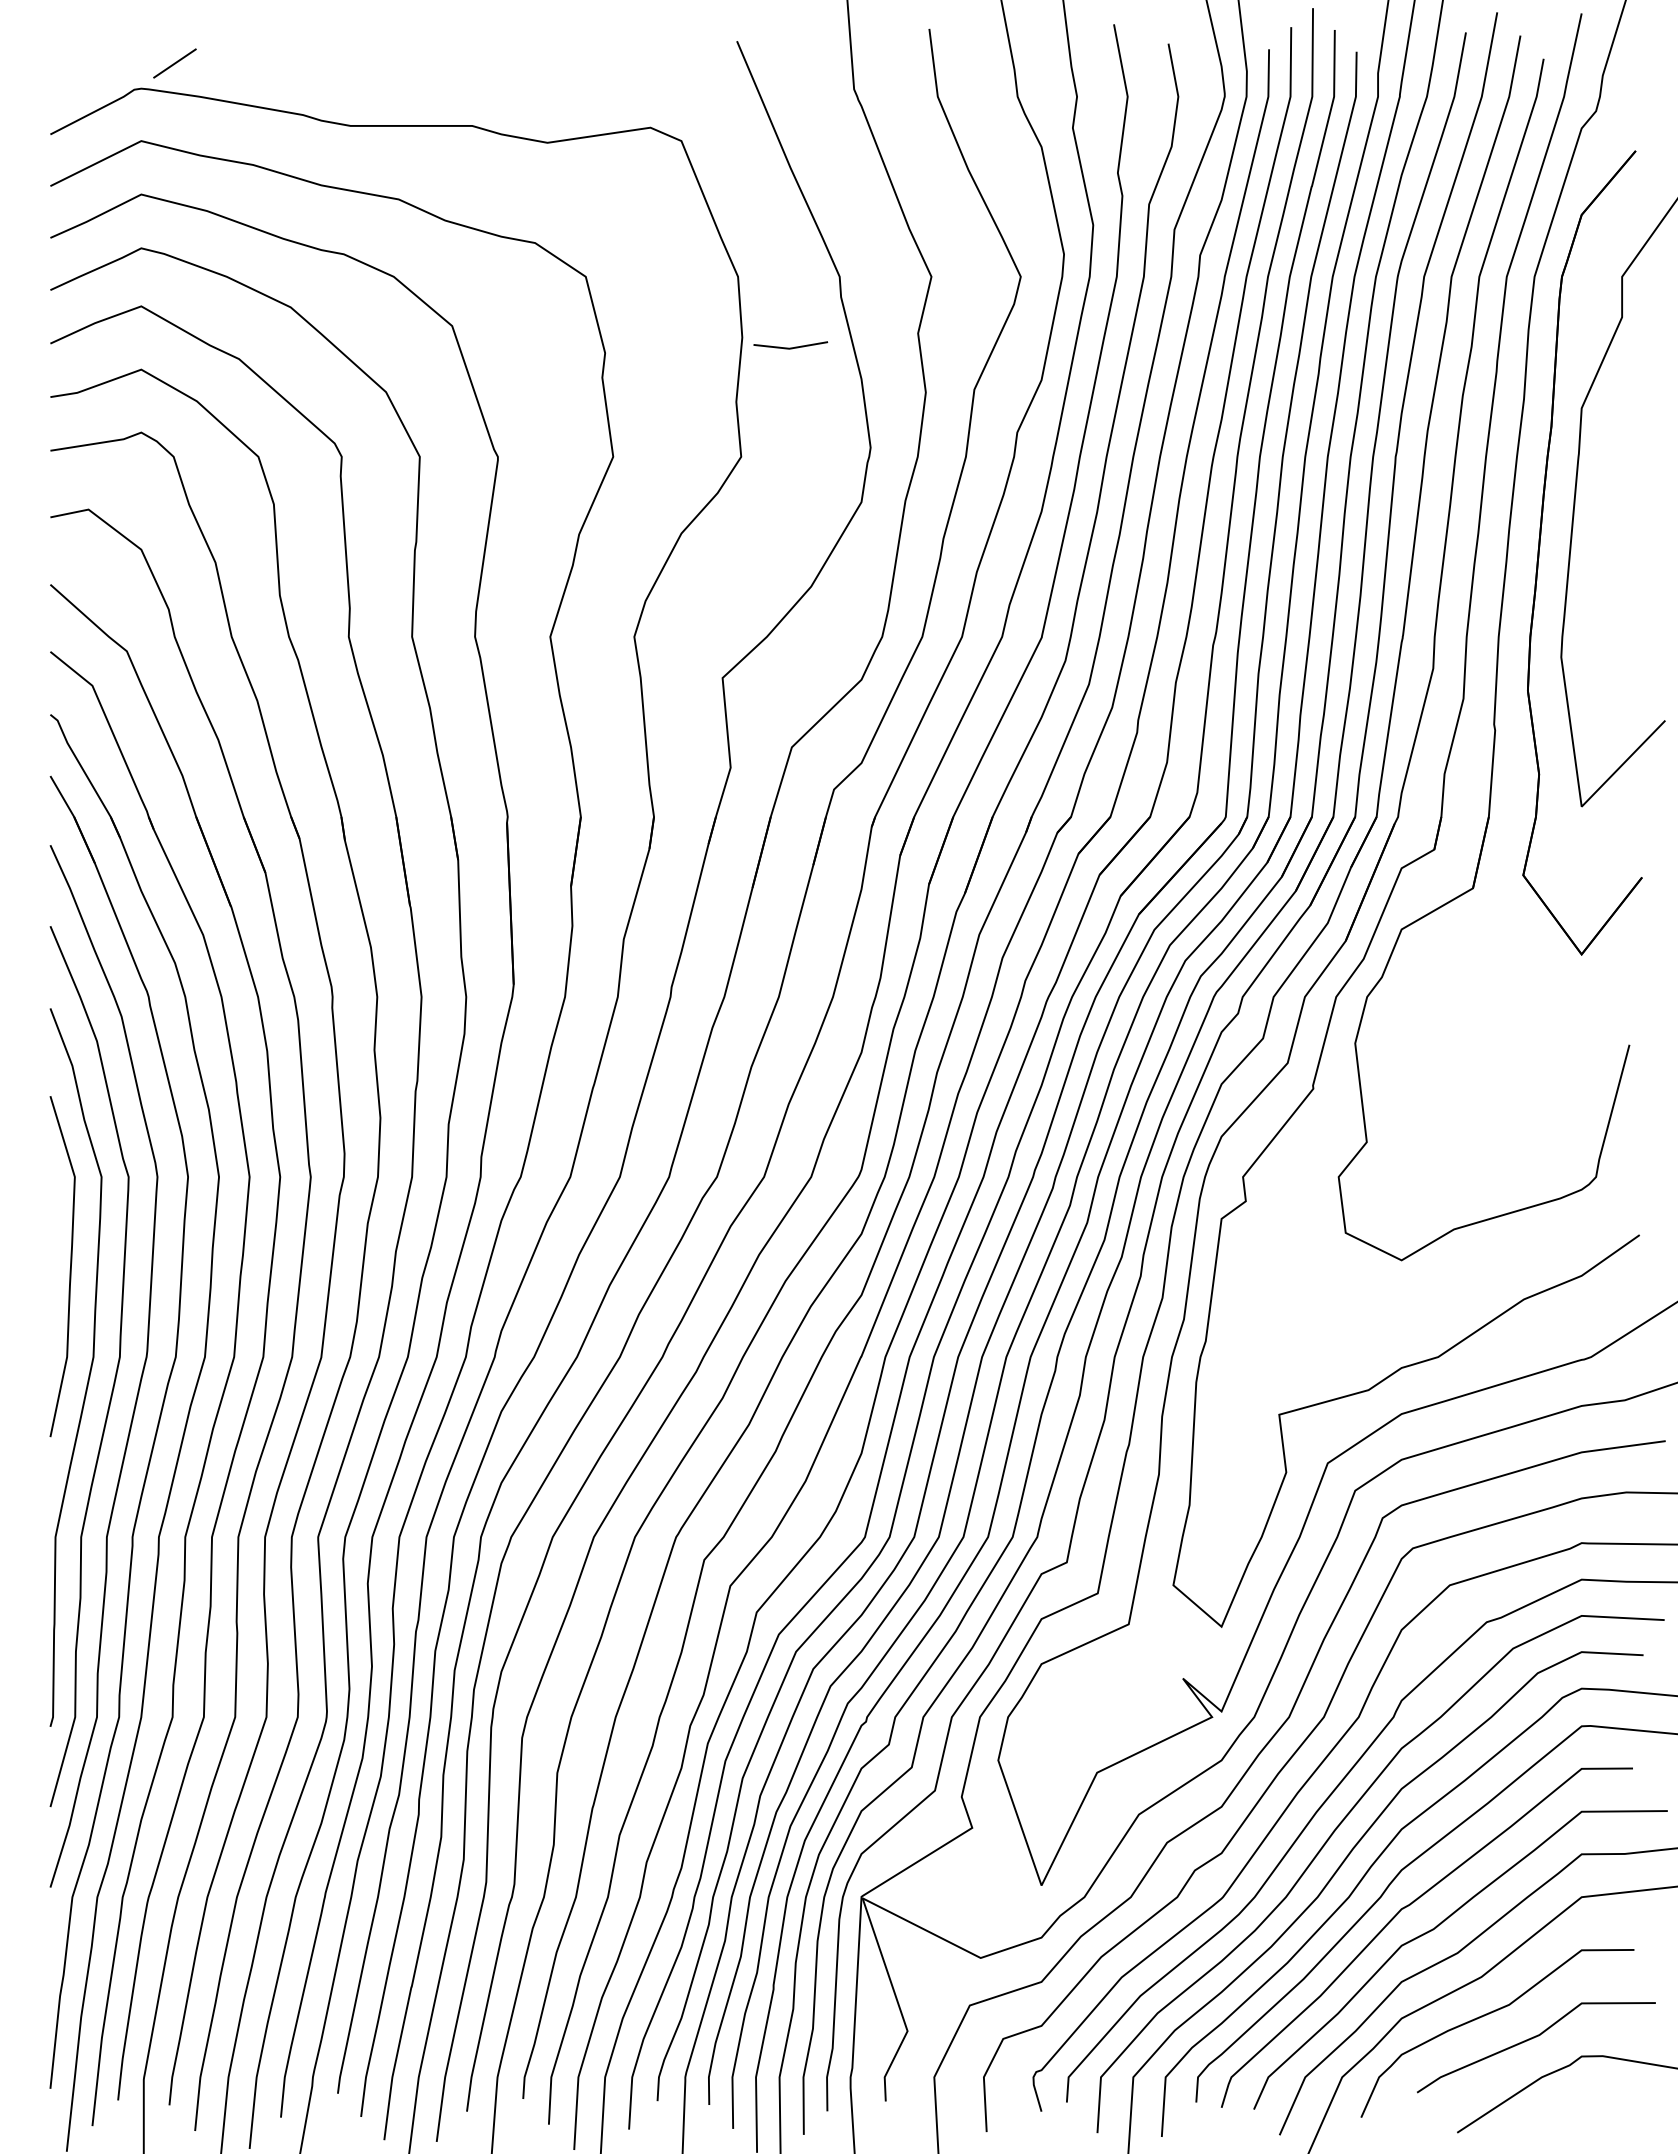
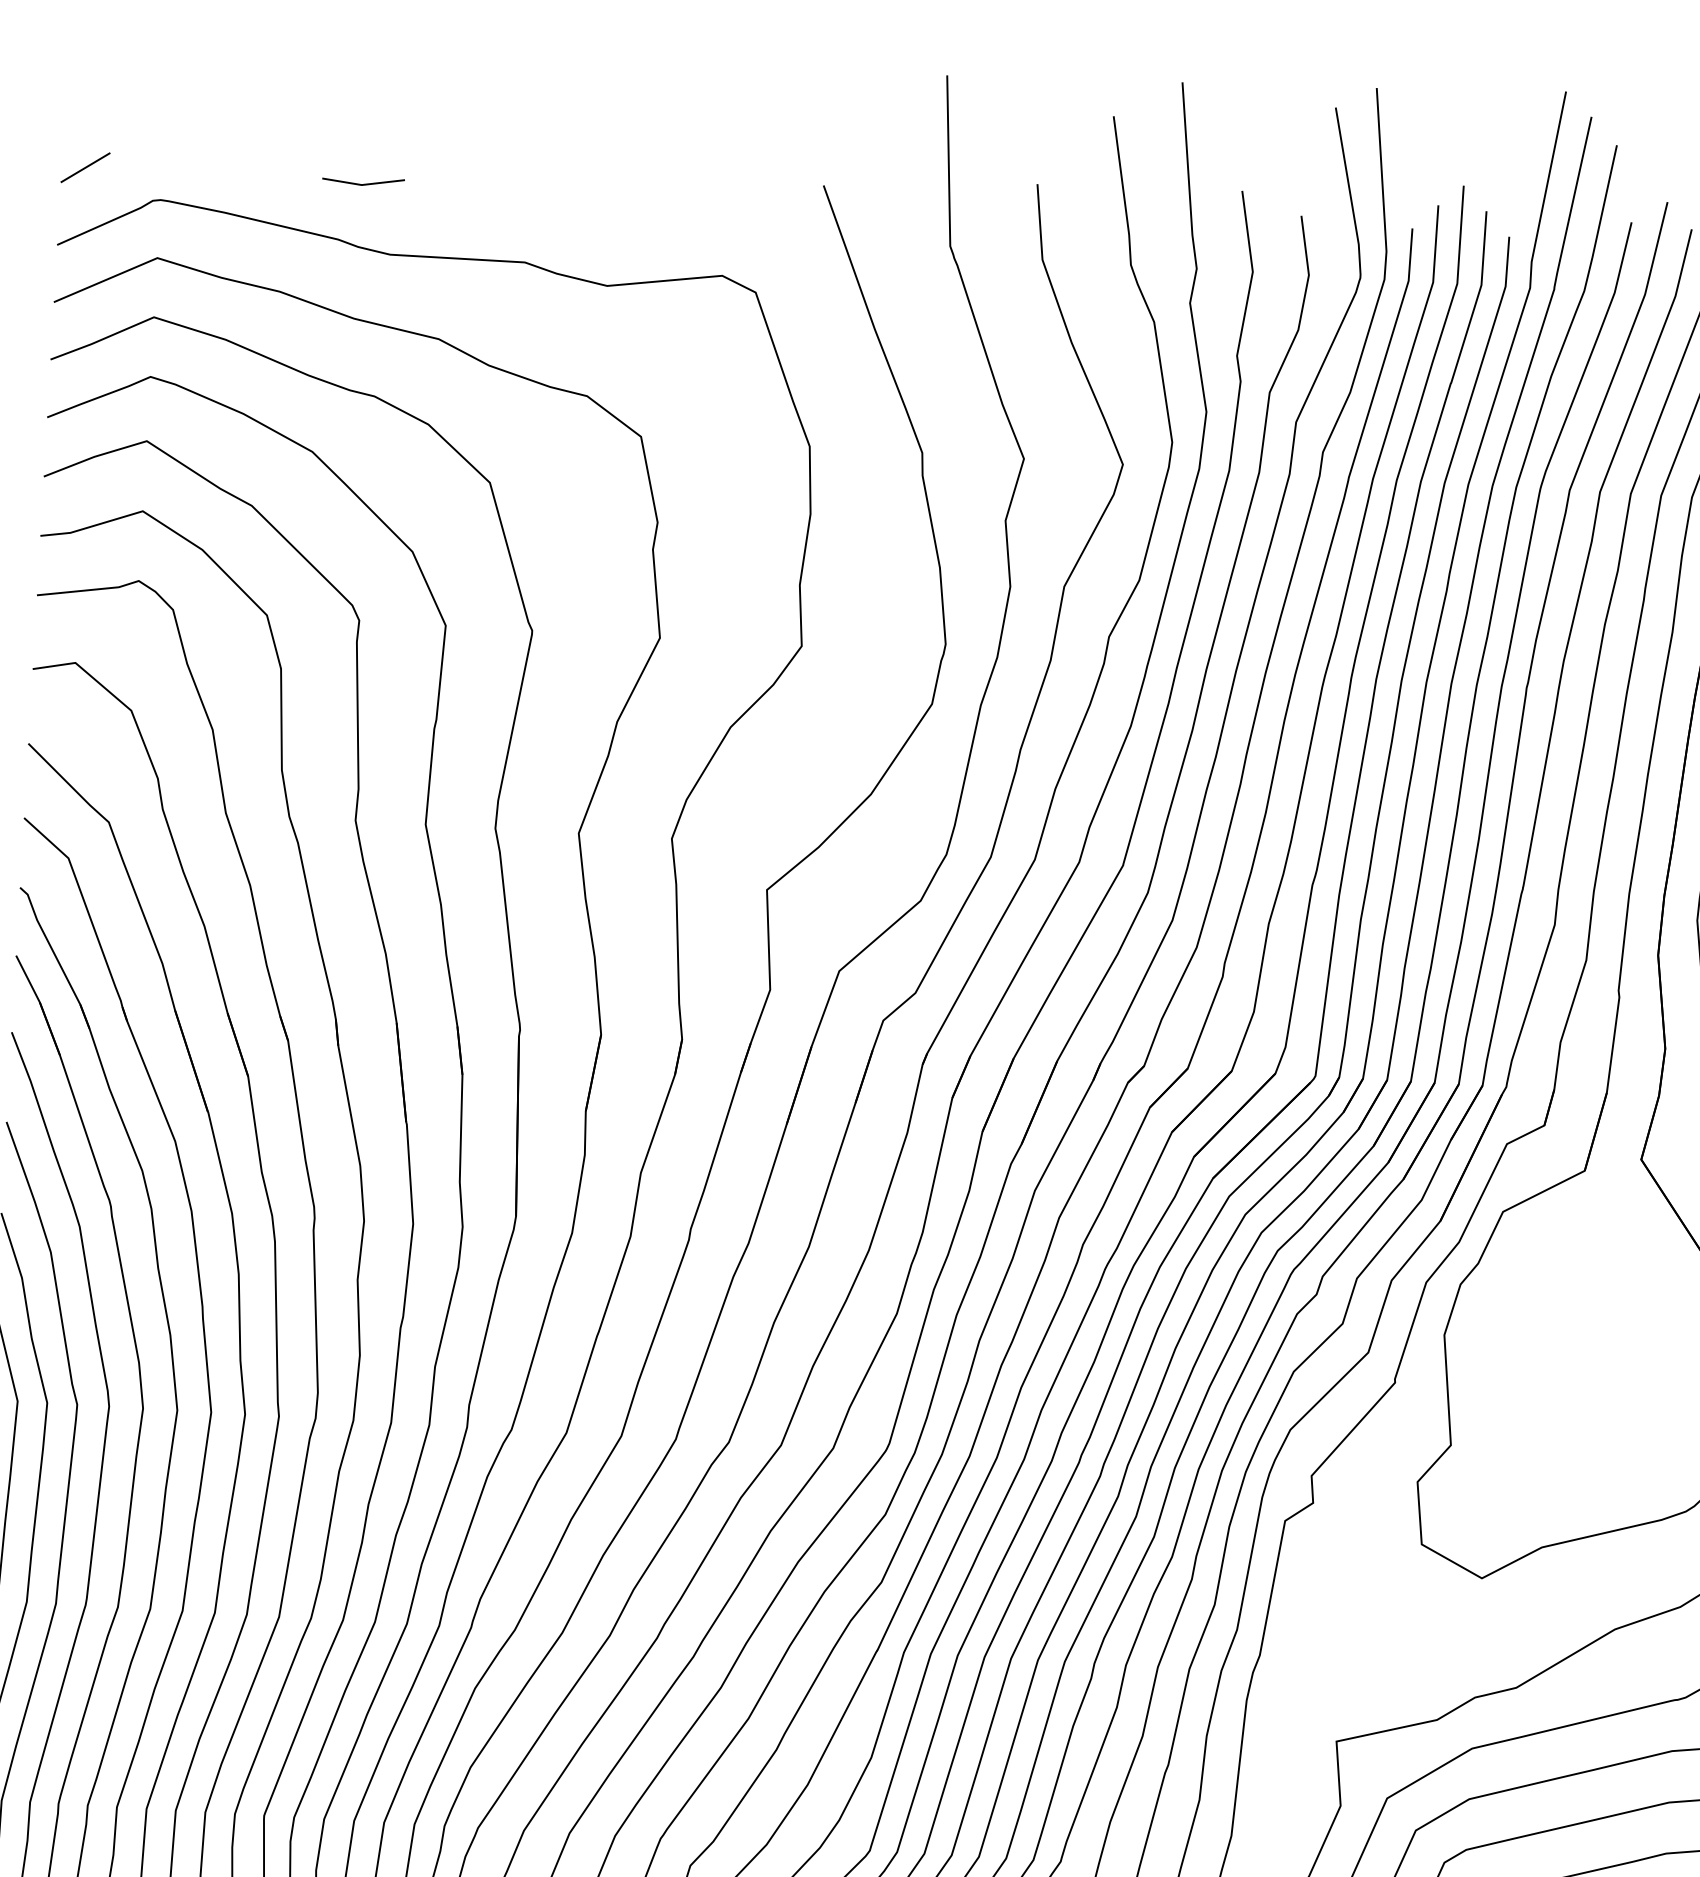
line: (174, 63) -> (85, 167), moved
line: (790, 347) -> (363, 183), moved

